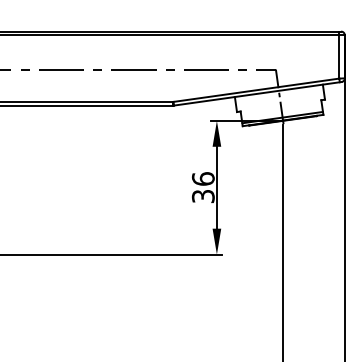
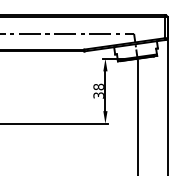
text: (202, 177) -> (98, 86), 36 -> 38

